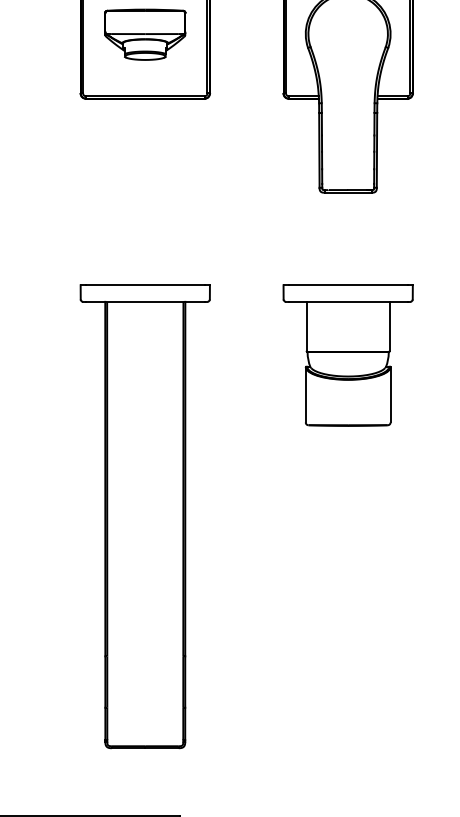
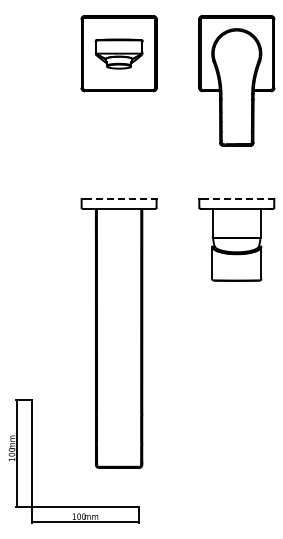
line: (145, 285) -> (119, 199), solid -> dashed
line: (347, 285) -> (236, 199), solid -> dashed

